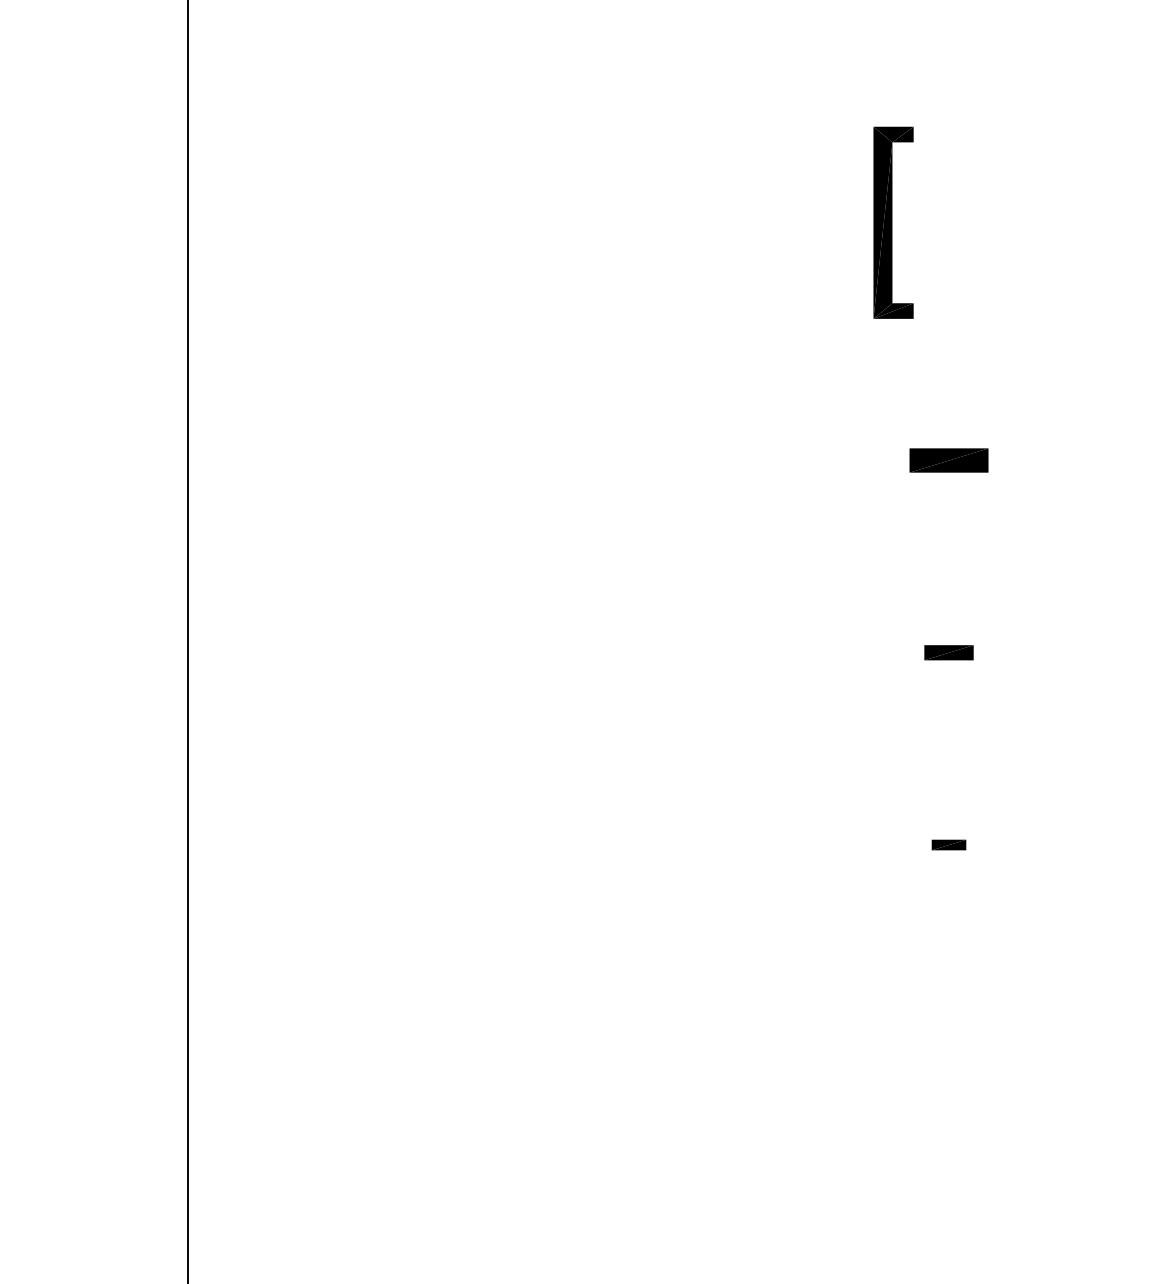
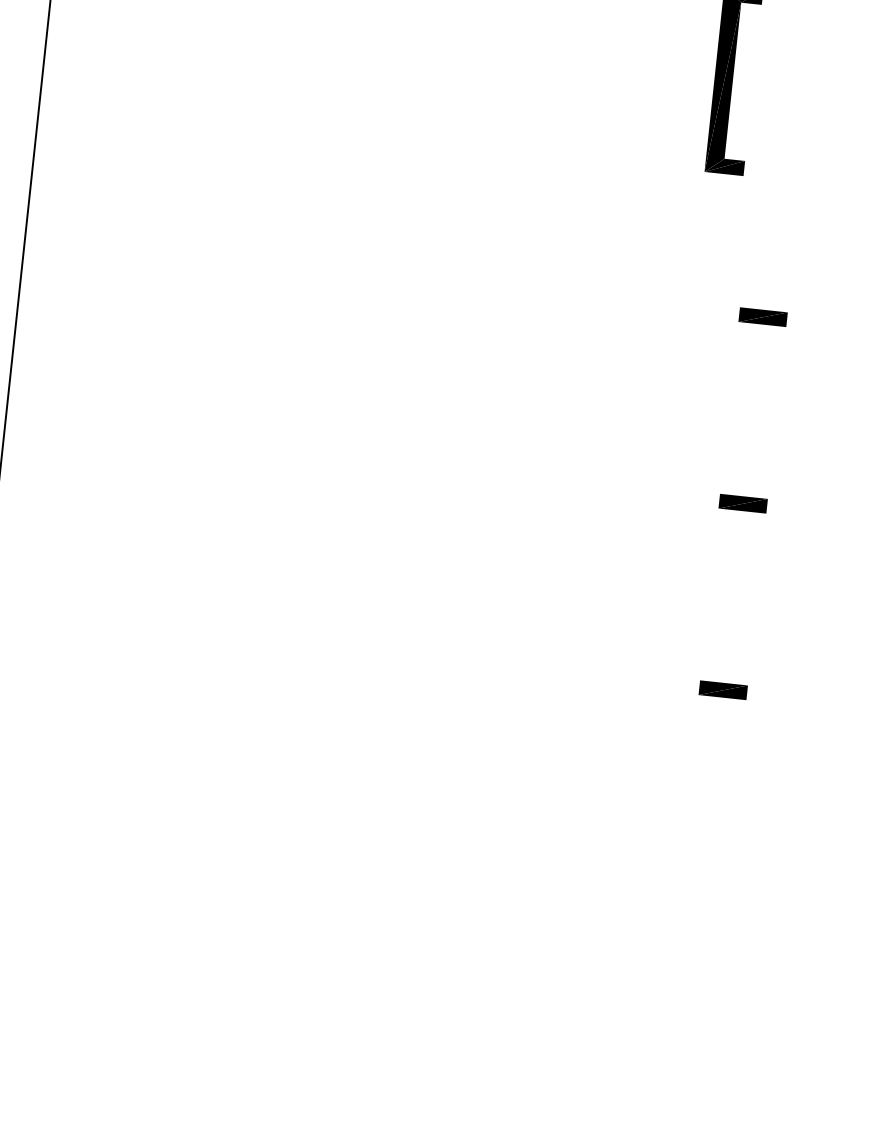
part: (948, 460) -> (762, 317), size x0.62
part: (948, 844) -> (722, 689), size x1.43

